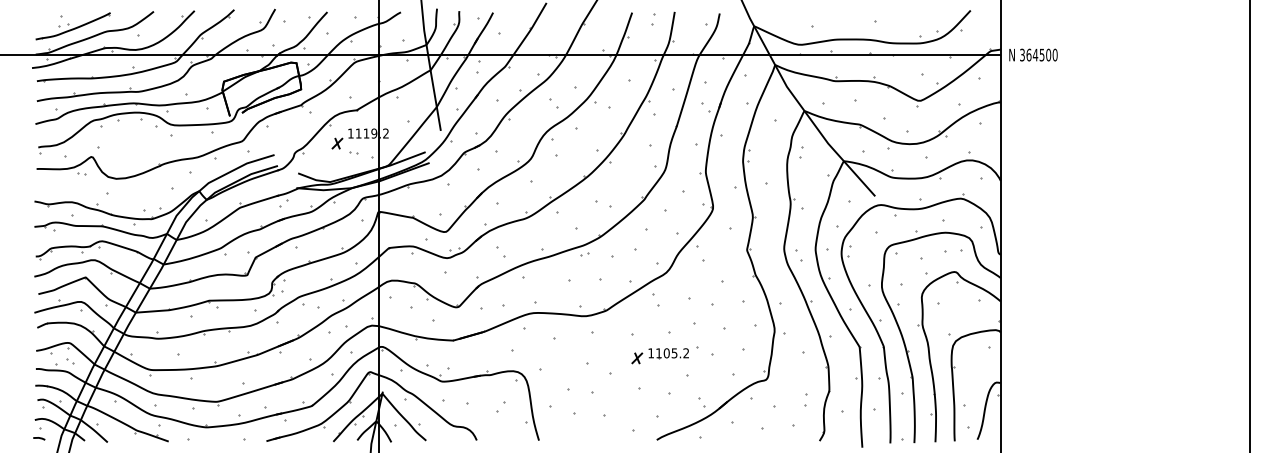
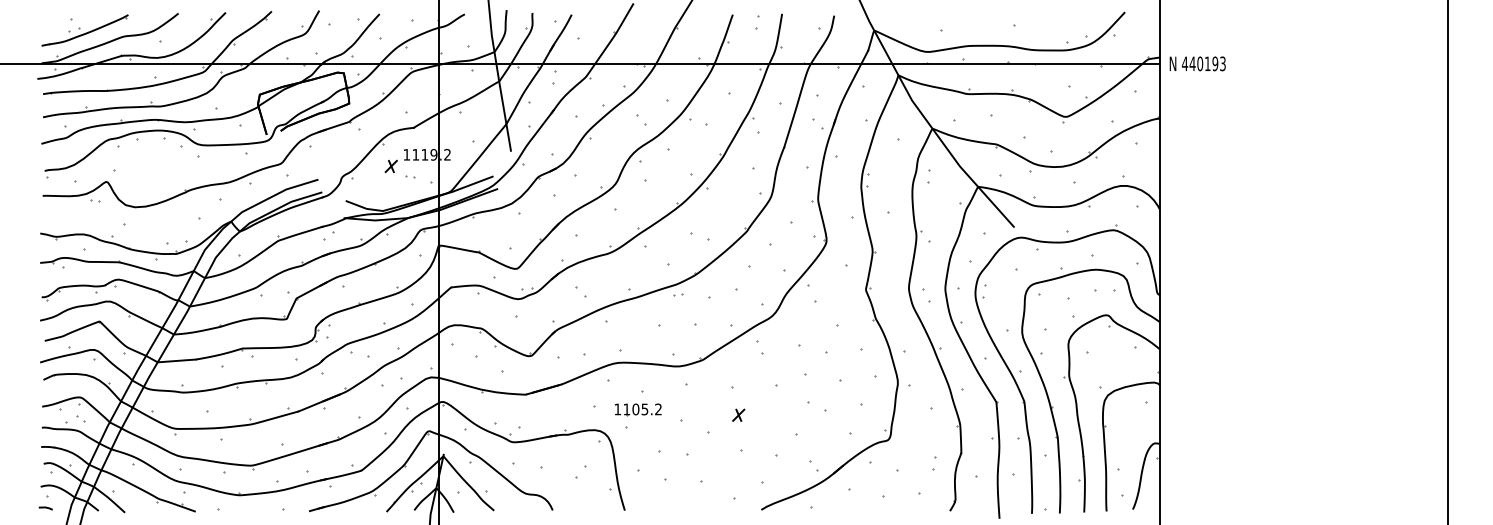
text: (1038, 54) -> (1203, 63), 364500 -> 440193
part: (669, 353) -> (638, 409), moved

